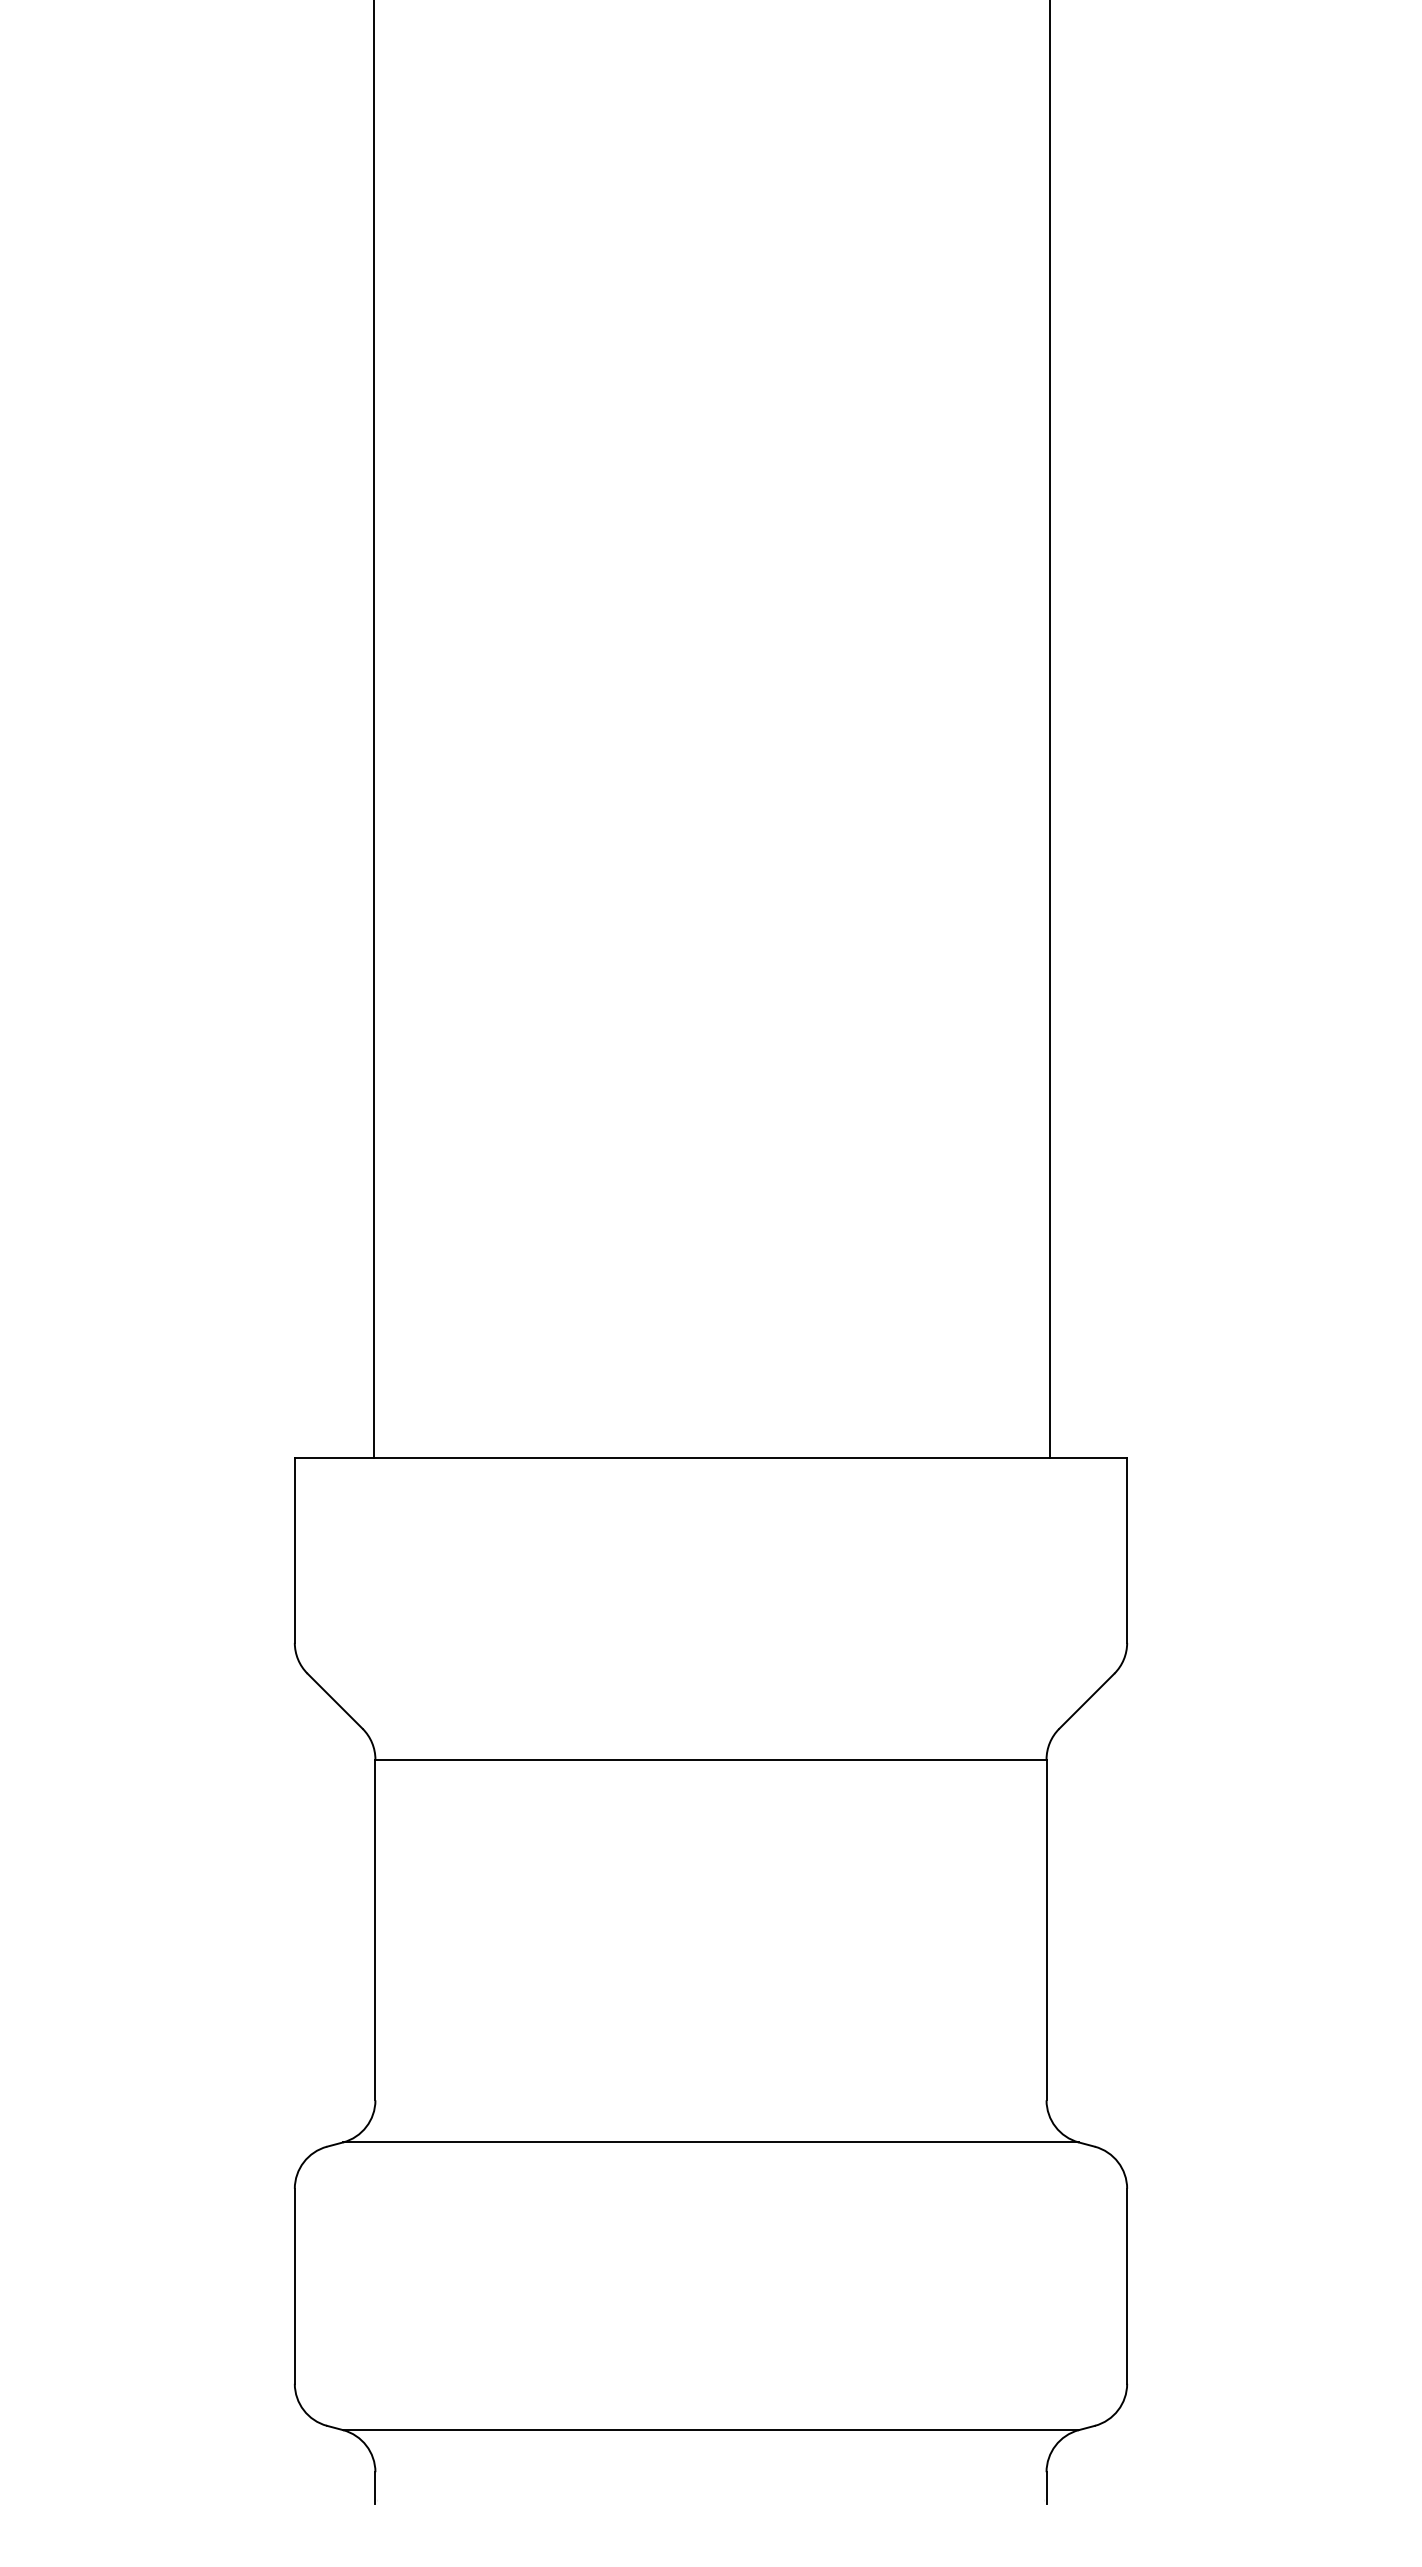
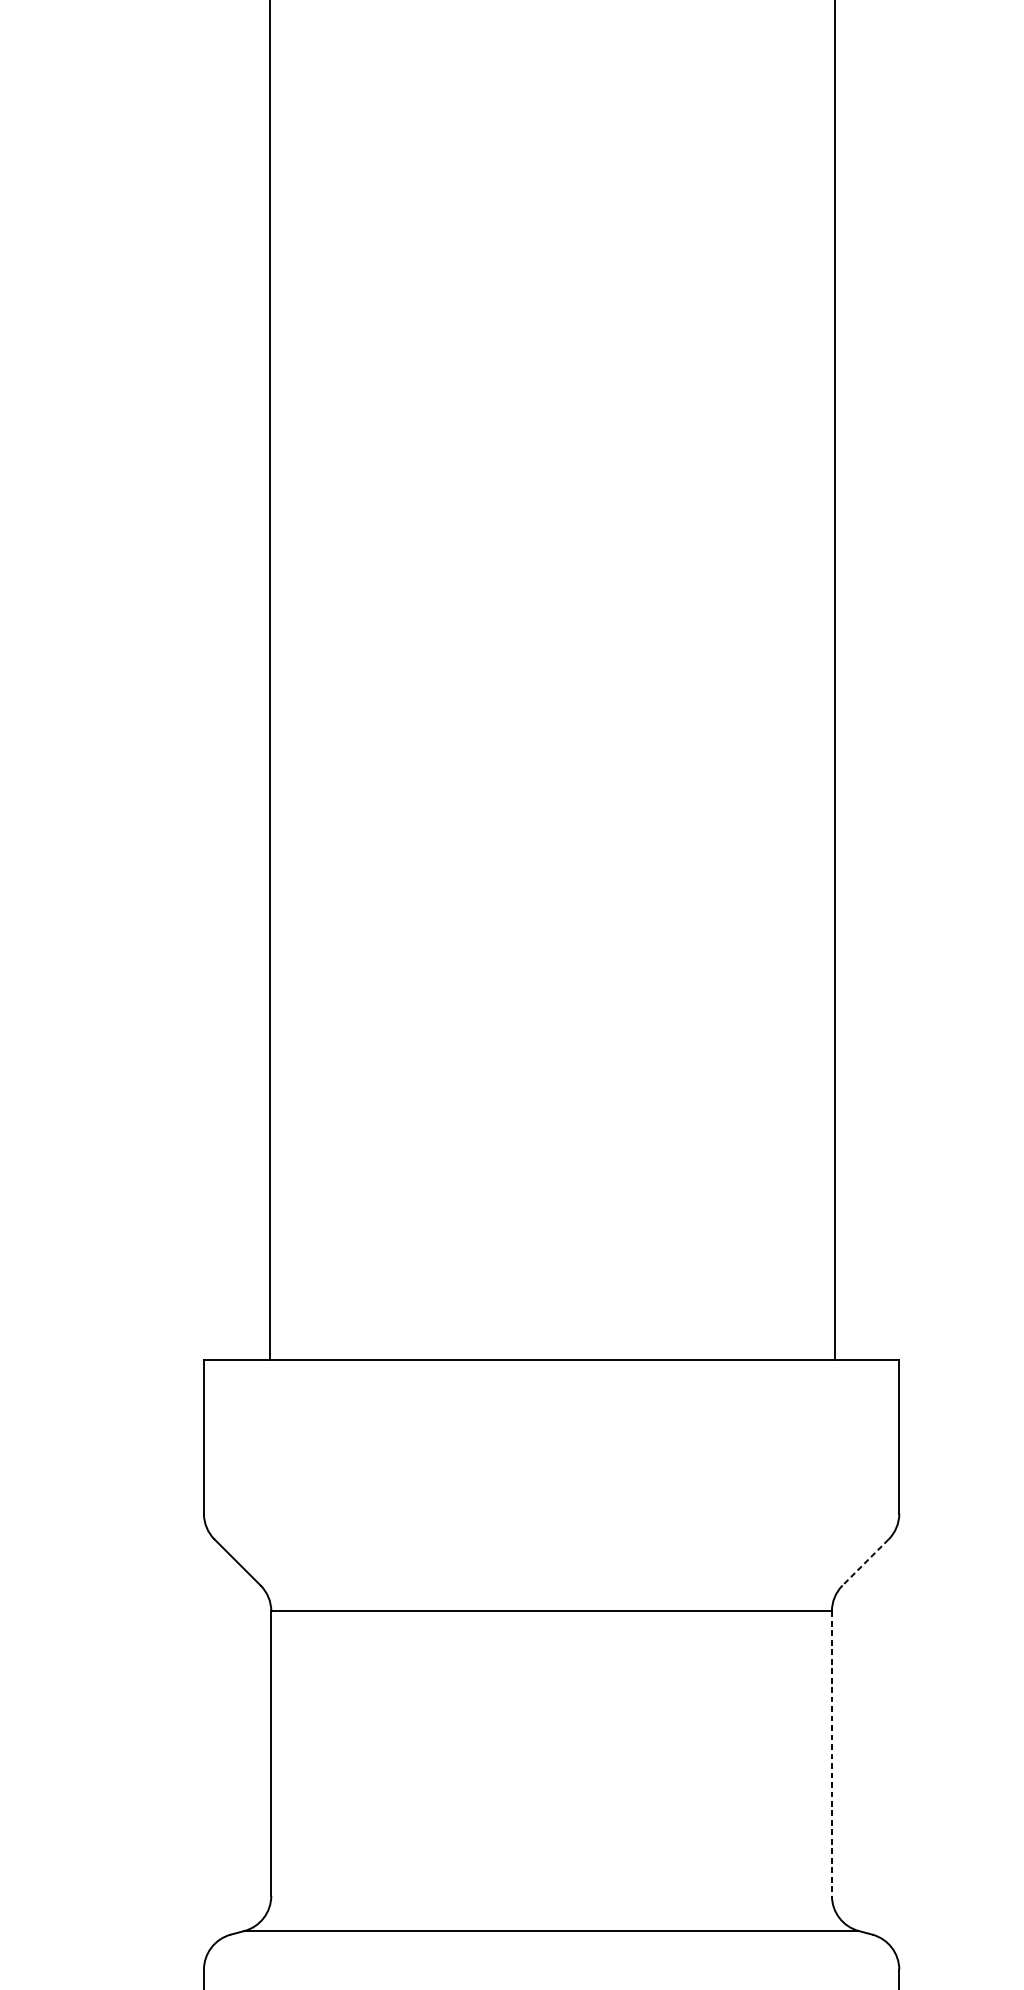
line: (1086, 1701) -> (865, 1562), solid -> dashed
line: (1046, 1930) -> (831, 1754), solid -> dashed

